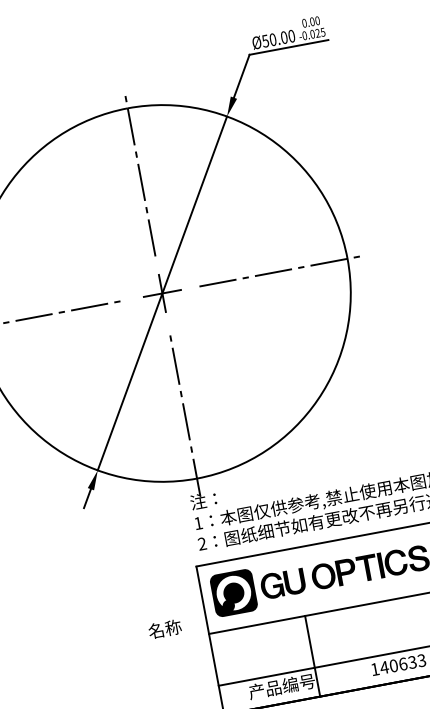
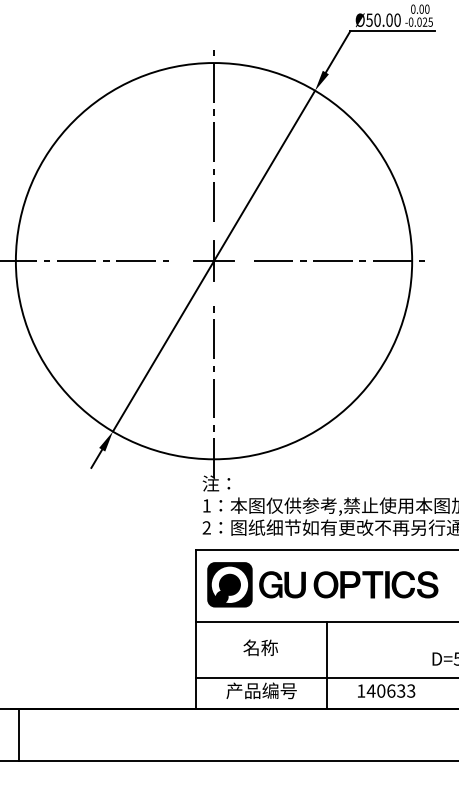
text: (164, 628) -> (260, 647), moved
line: (312, 656) -> (327, 665), moved

